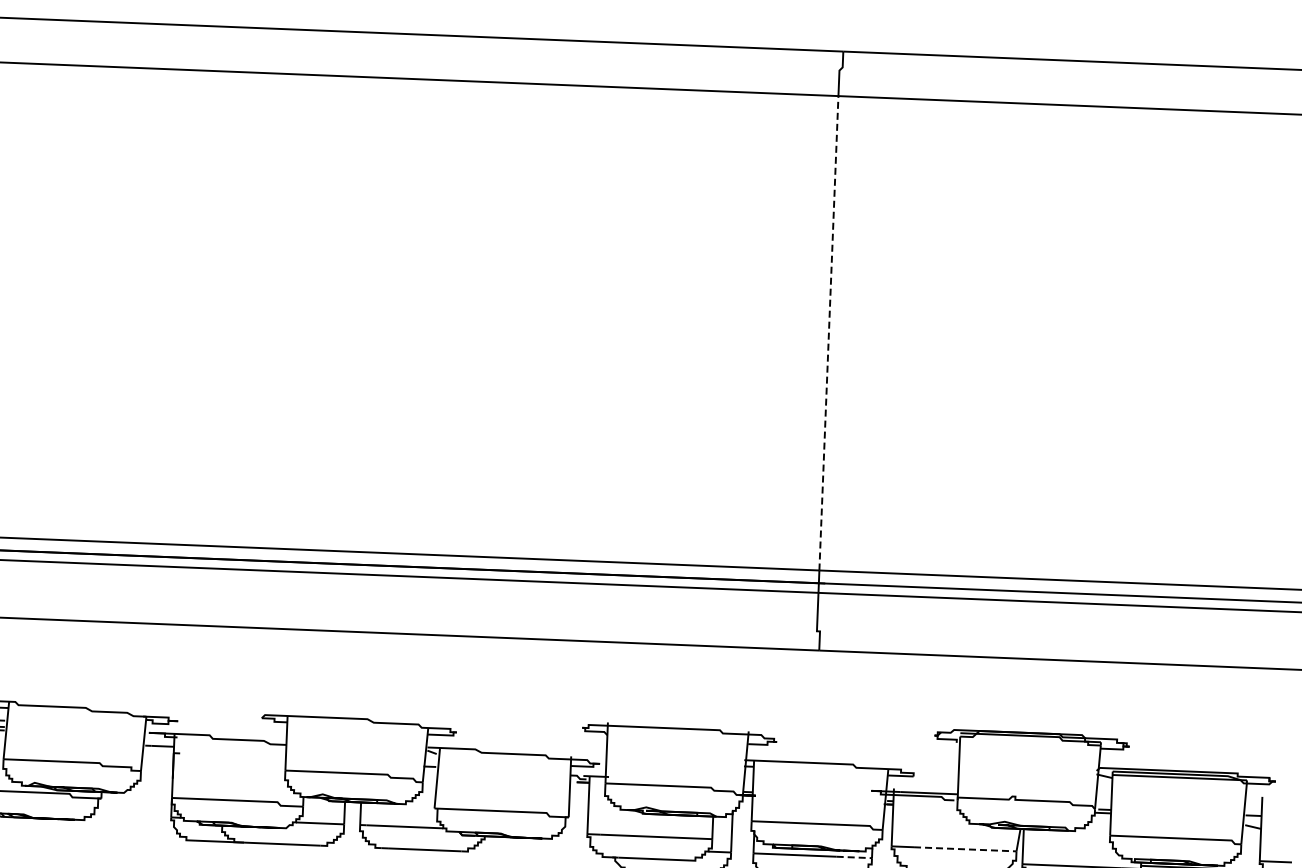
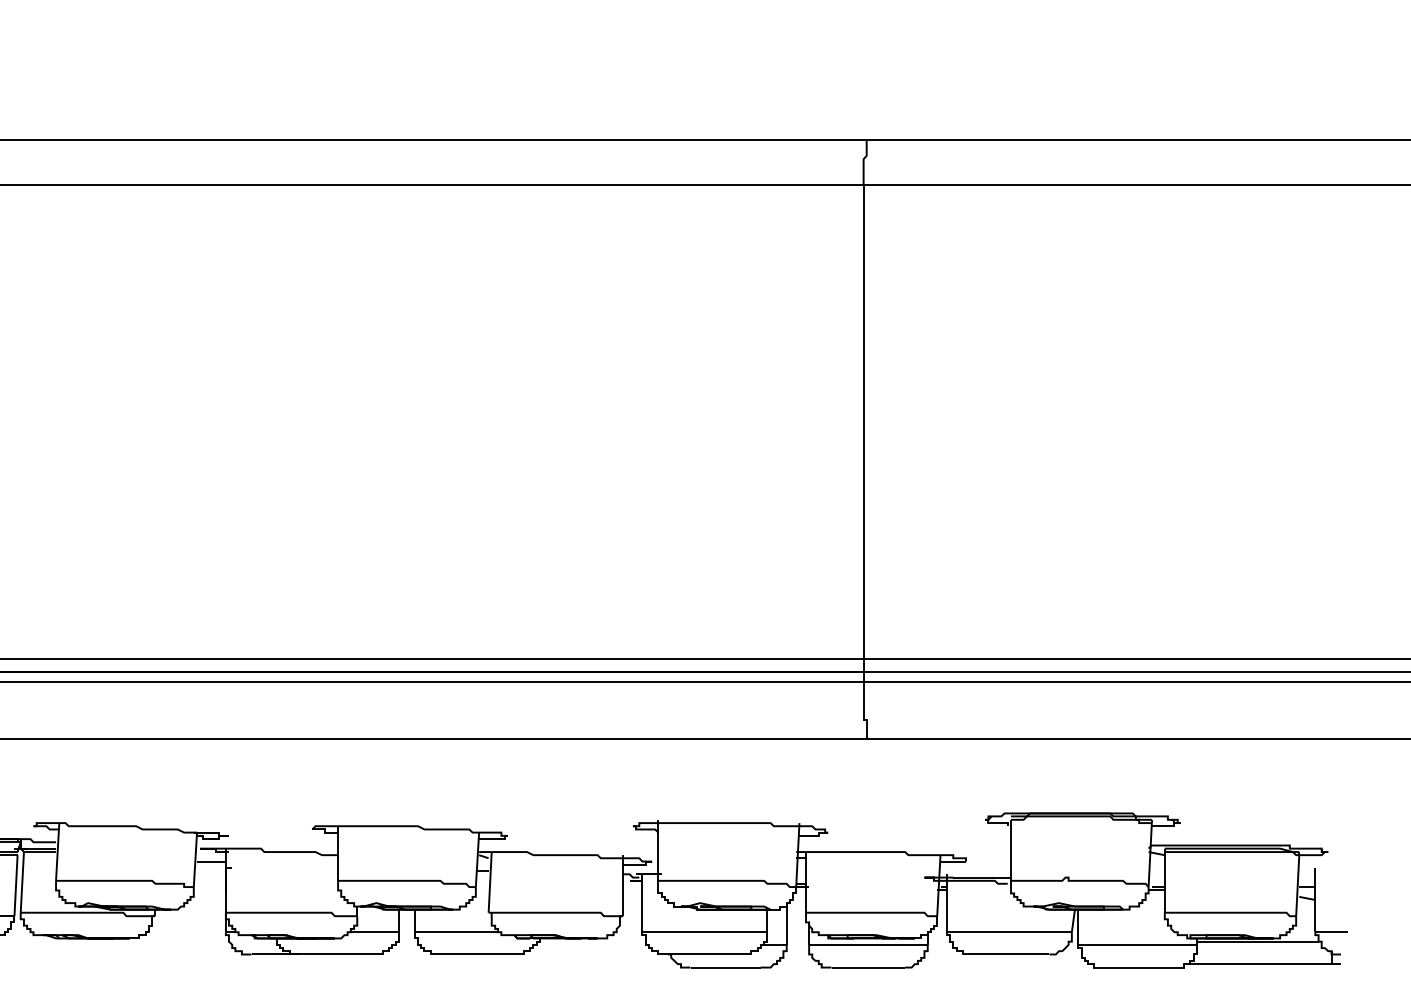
line: (828, 332) -> (863, 421), dashed -> solid
line: (966, 849) -> (1021, 932), dashed -> solid
line: (854, 857) -> (910, 944), dashed -> solid

